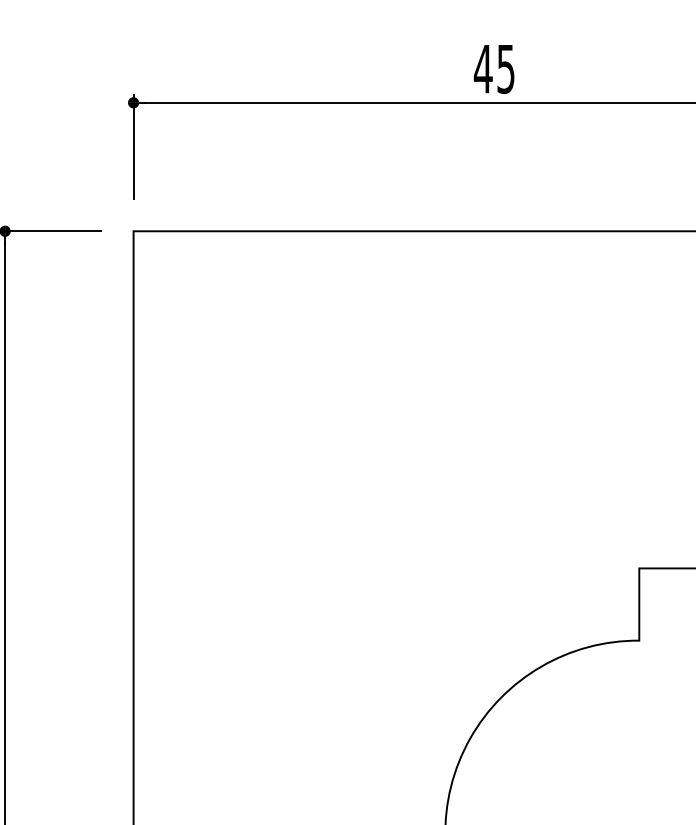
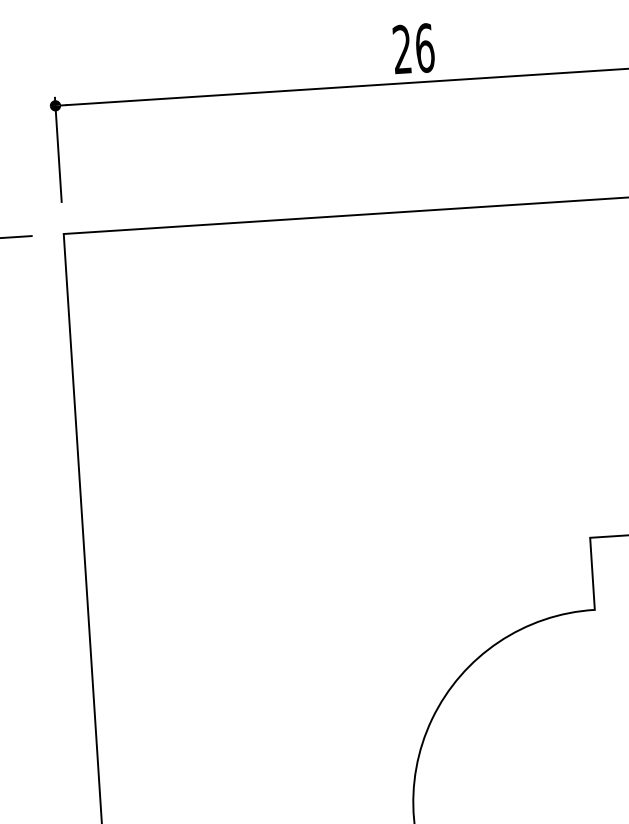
text: (494, 69) -> (413, 49), 45 -> 26

